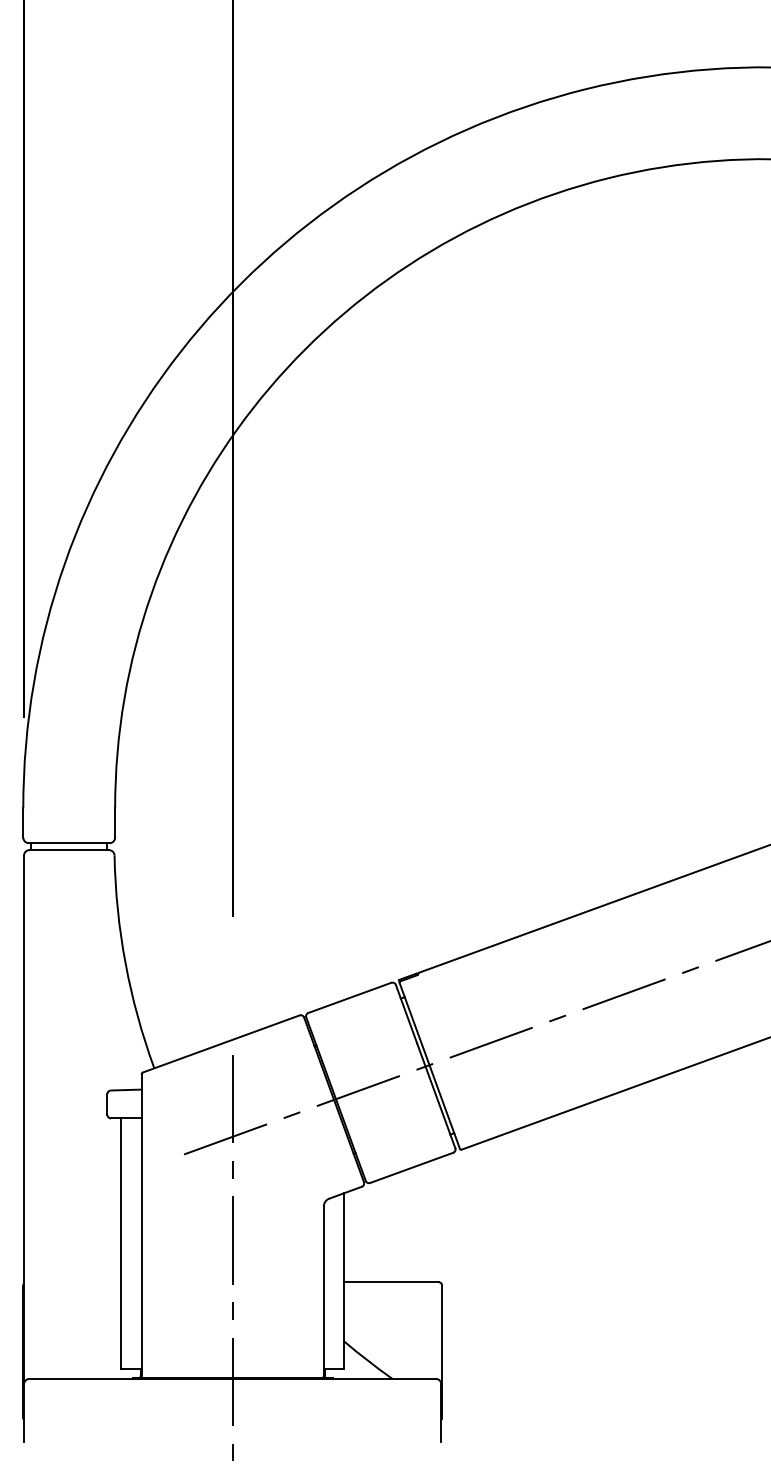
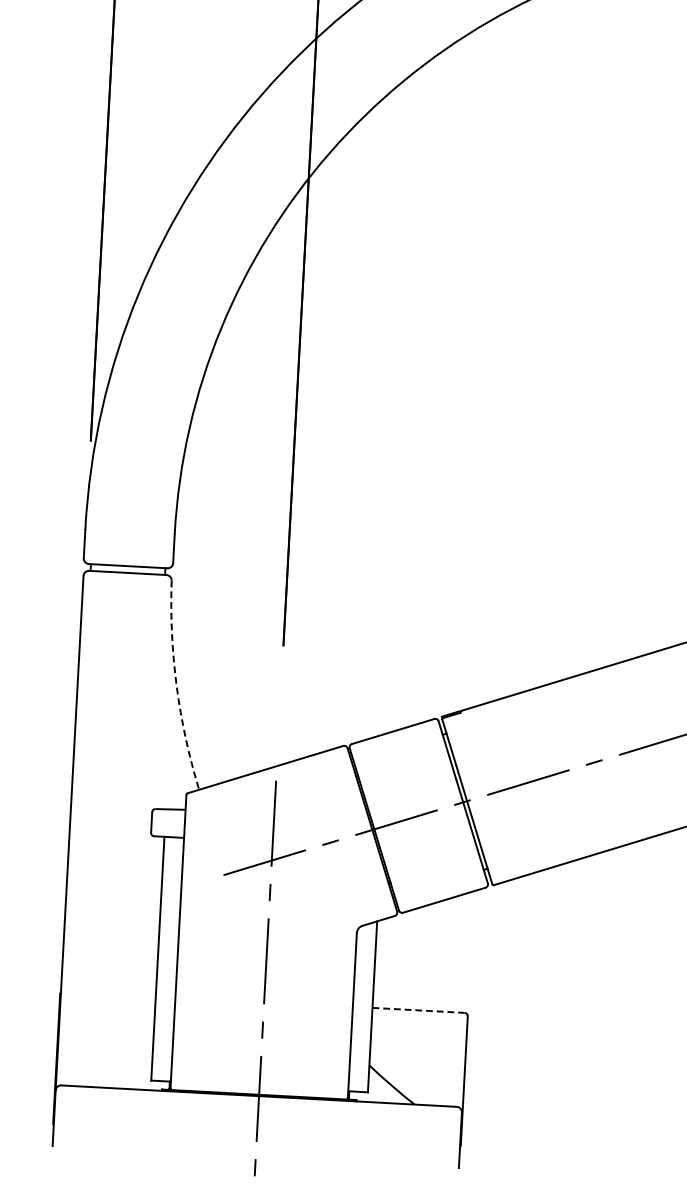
arc: (125, 963) -> (176, 686), solid -> dashed
line: (391, 1282) -> (418, 1010), solid -> dashed

